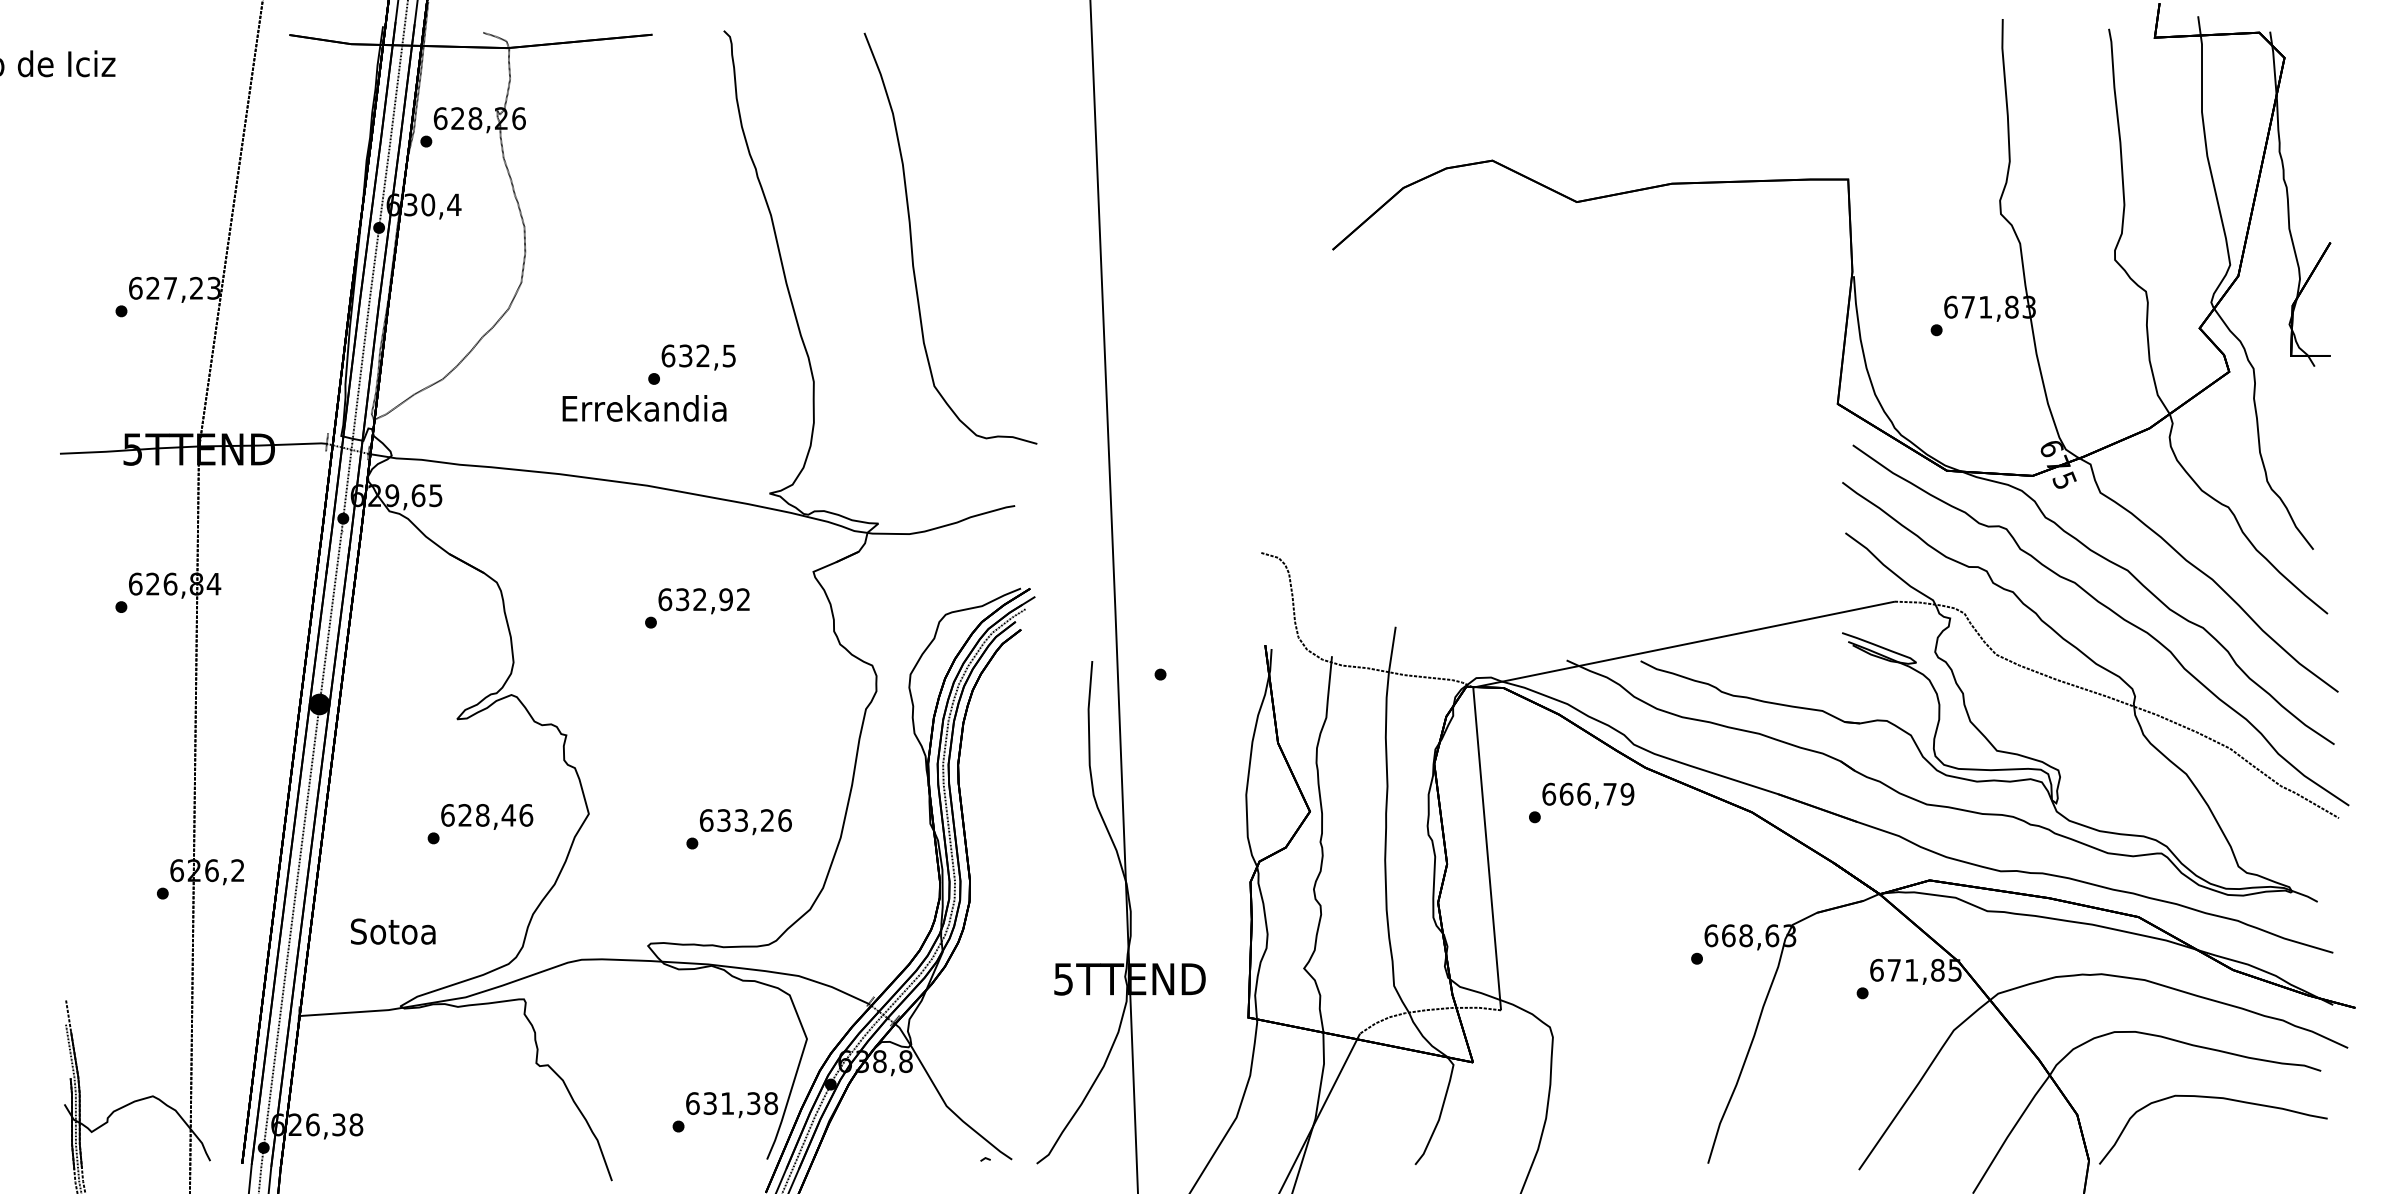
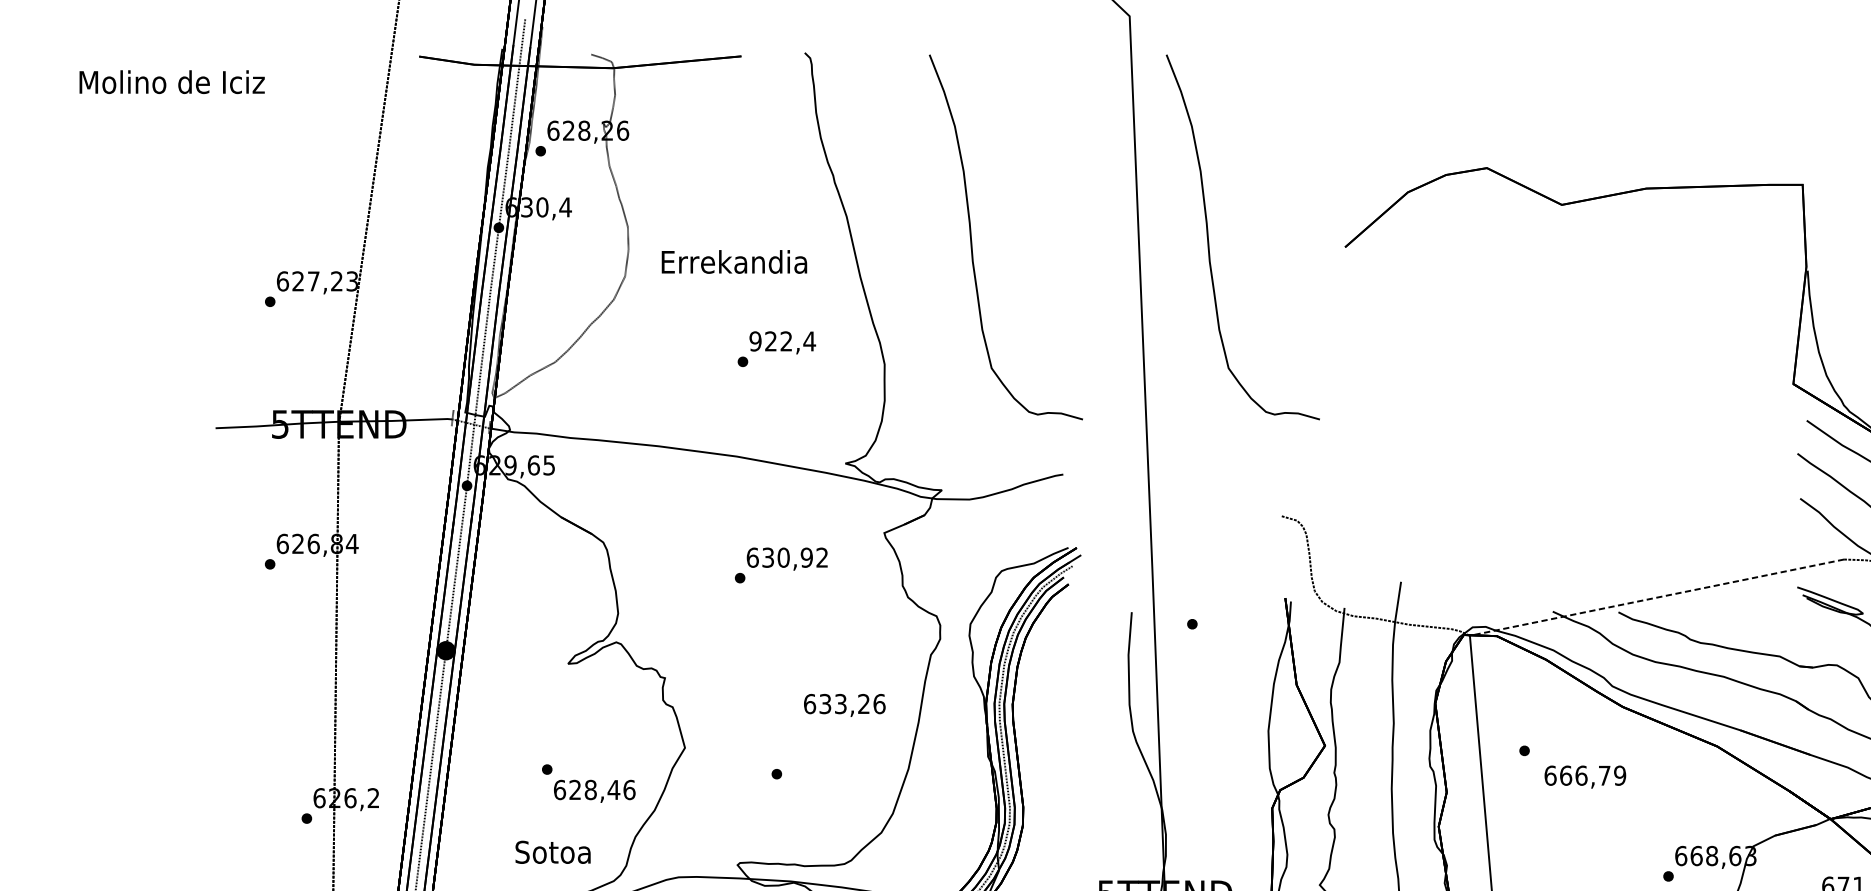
part: (1179, 241) -> (1209, 239), added
text: (698, 355) -> (782, 341), 632,5 -> 922,4
text: (644, 408) -> (734, 262), moved
text: (699, 599) -> (783, 557), 632,92 -> 630,92
line: (1683, 644) -> (1656, 597), solid -> dashed
text: (1588, 795) -> (1585, 776), moved
text: (487, 816) -> (595, 790), moved
text: (745, 822) -> (844, 705), moved
text: (393, 931) -> (553, 852), moved

